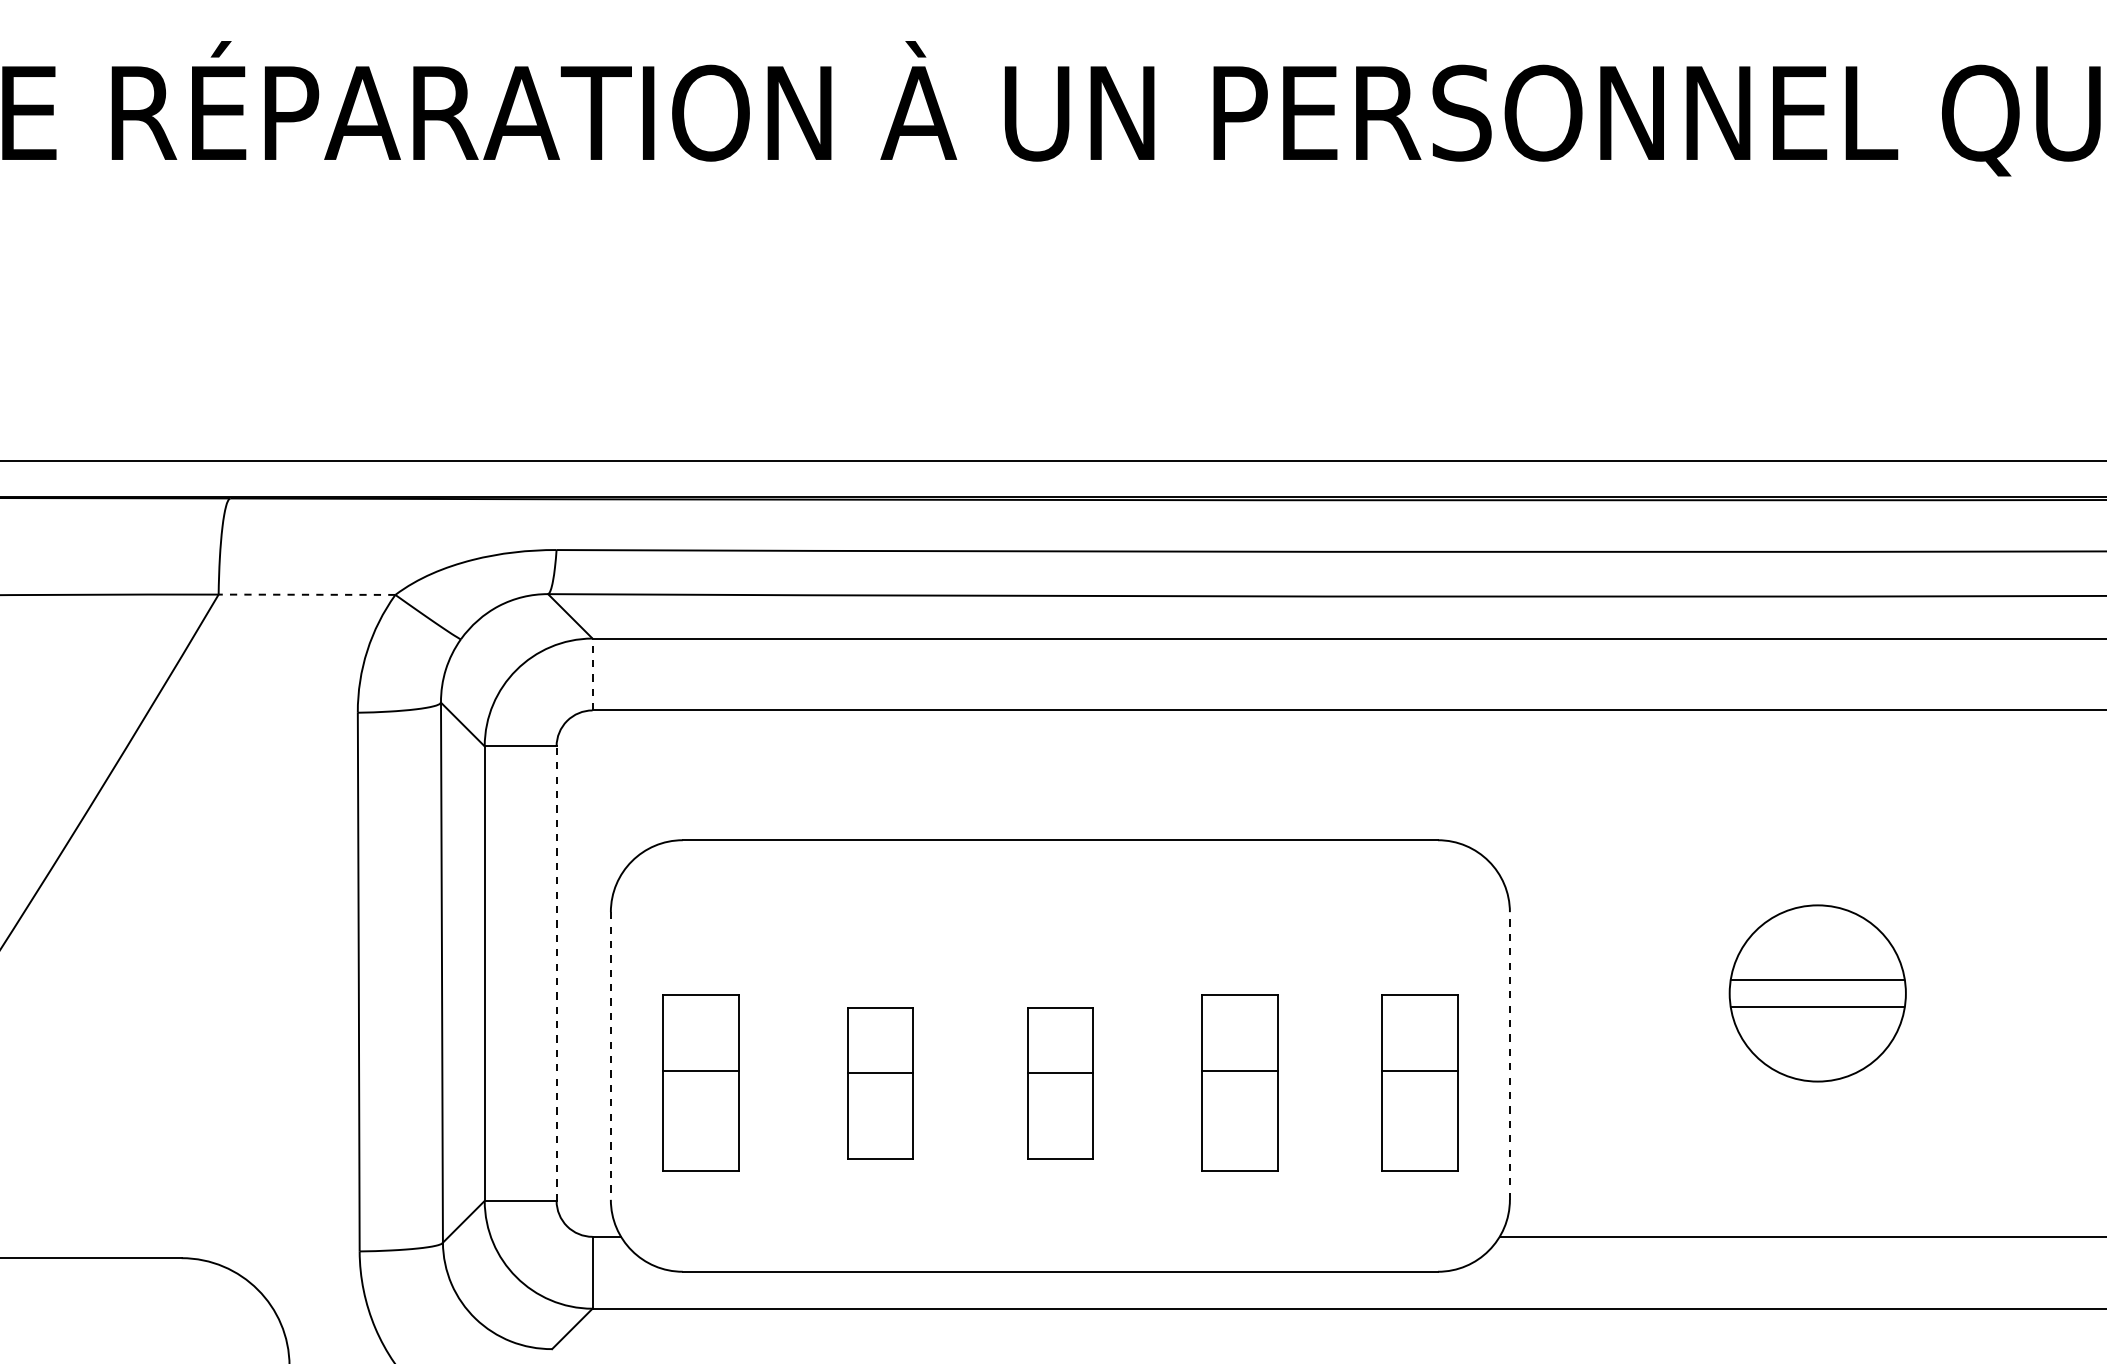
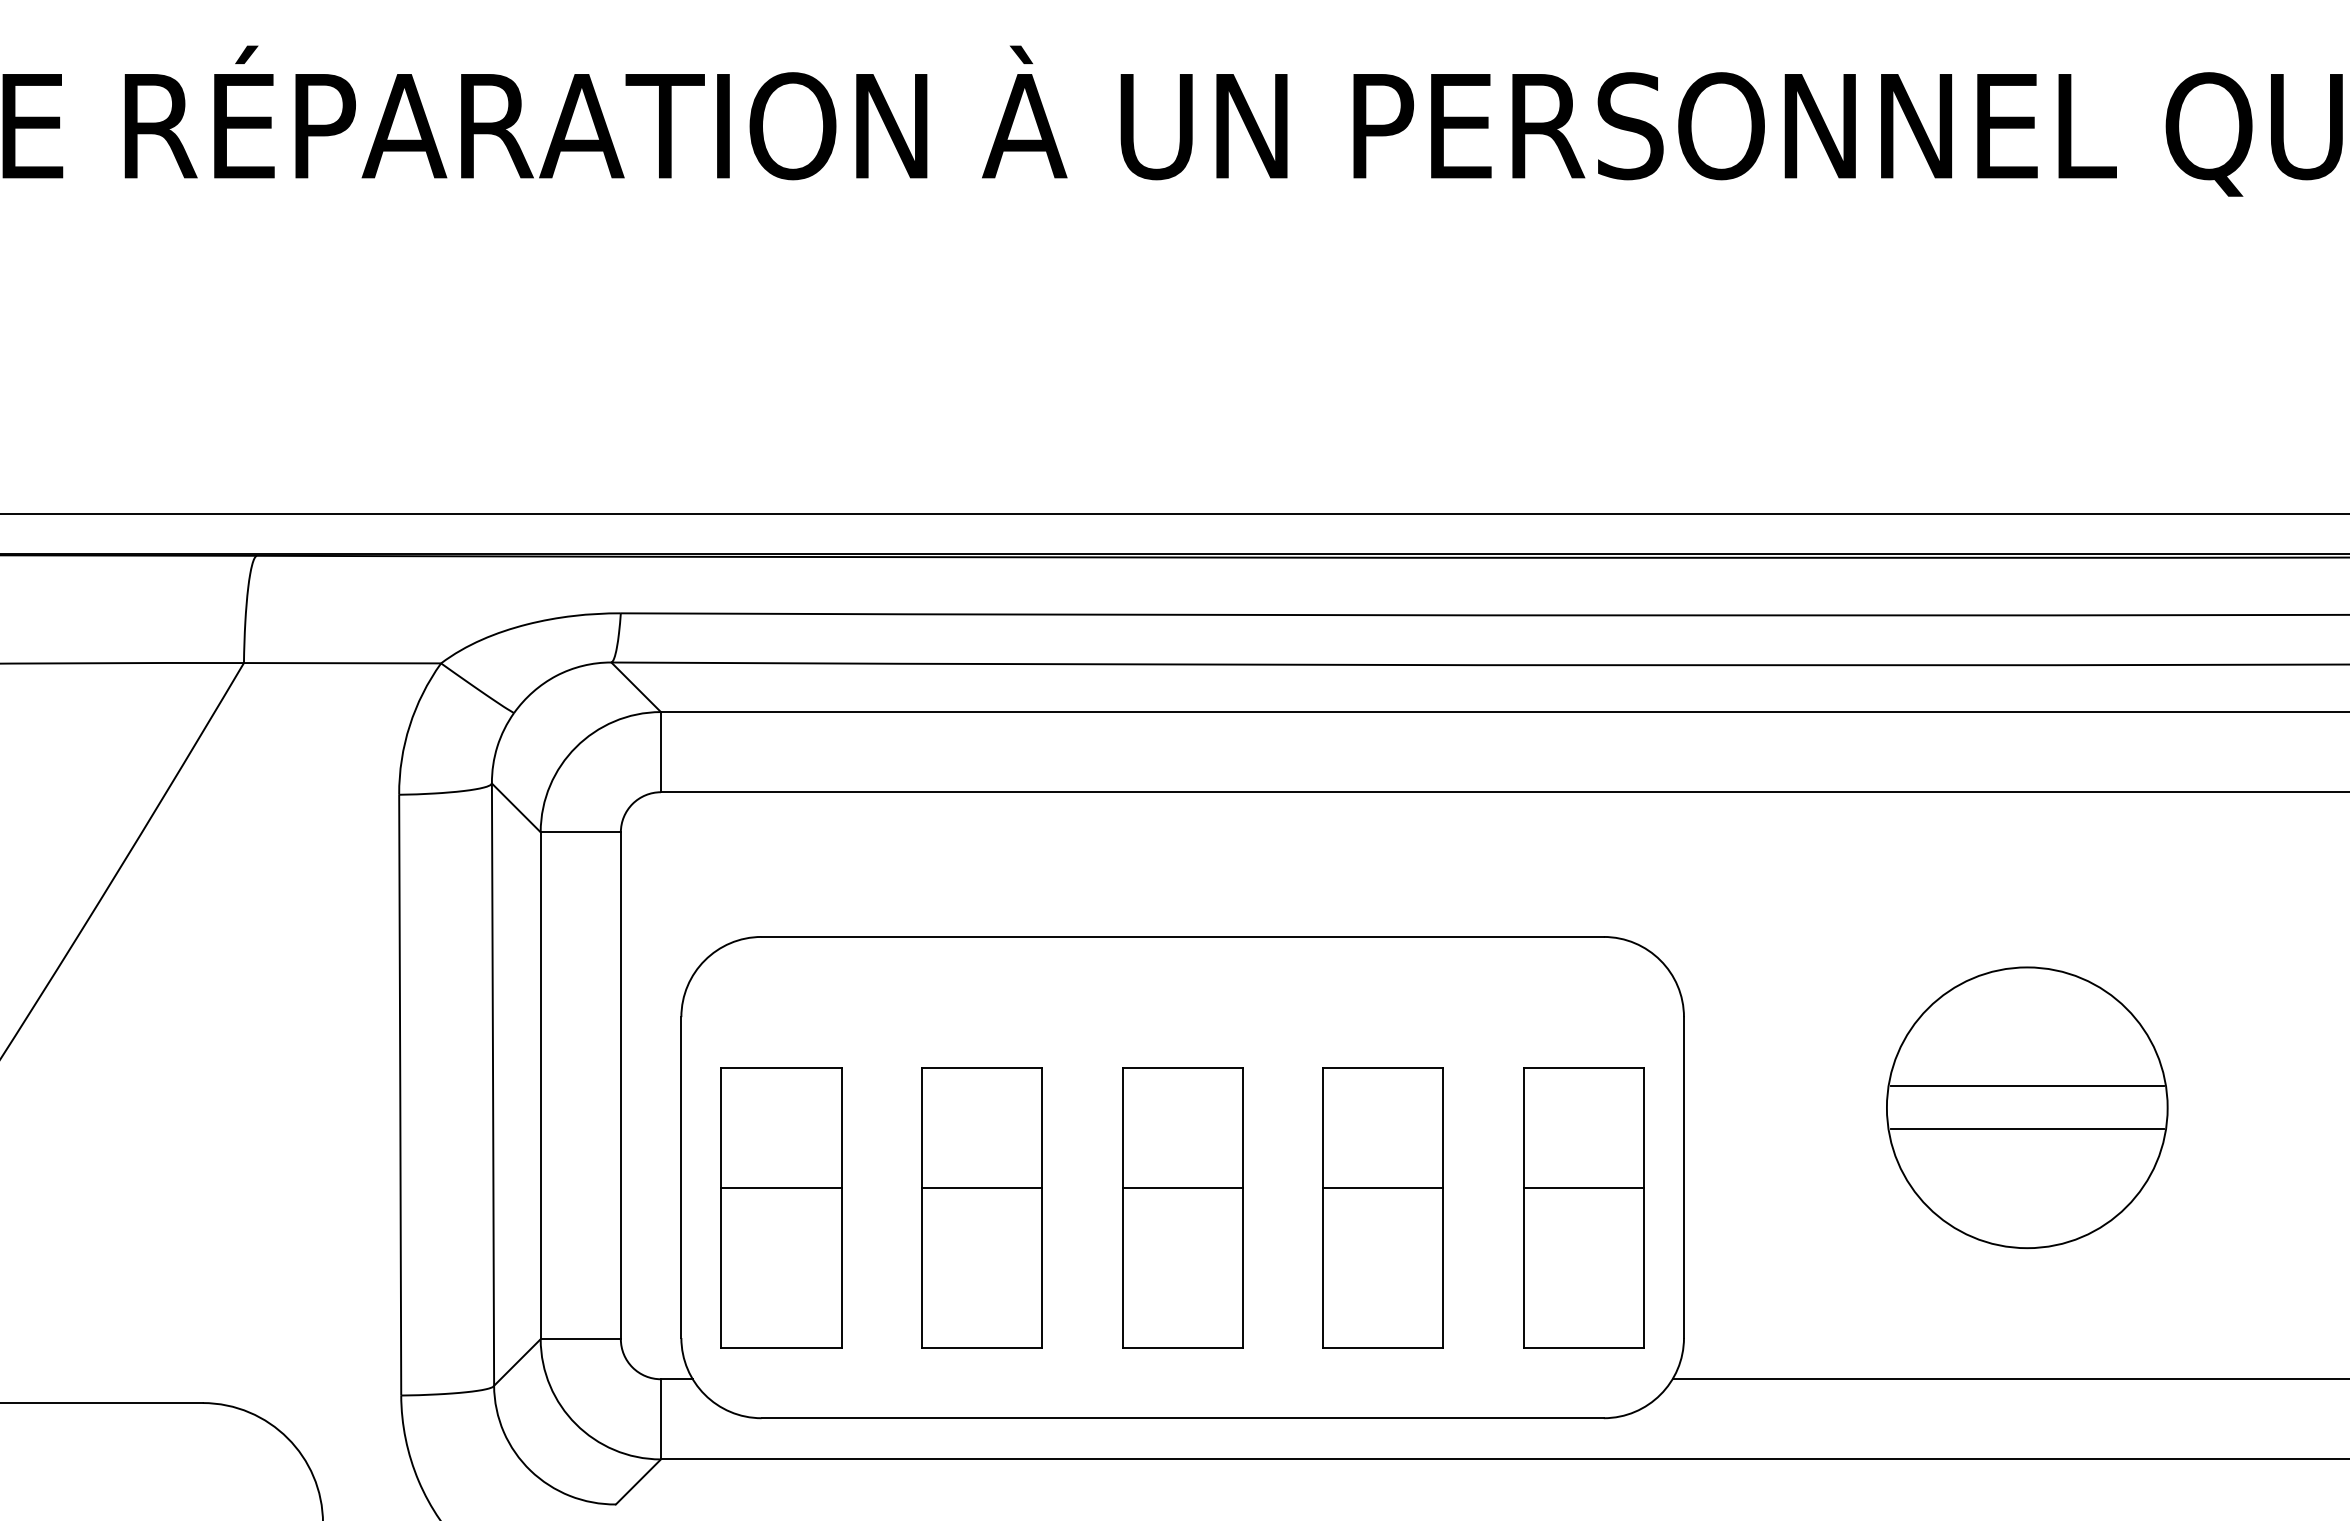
line: (306, 595) -> (342, 663), dashed -> solid
line: (592, 673) -> (660, 751), dashed -> solid
line: (556, 973) -> (620, 1085), dashed -> solid
part: (1817, 993) -> (2027, 1107), size x1.43
line: (1509, 1055) -> (1683, 1177), dashed -> solid
line: (610, 1056) -> (681, 1178), dashed -> solid
part: (700, 1082) -> (781, 1207), size x1.43
part: (879, 1082) -> (981, 1207), size x1.67
part: (1060, 1082) -> (1182, 1207), size x1.67
part: (1239, 1082) -> (1382, 1207), size x1.43
part: (1419, 1082) -> (1583, 1207), size x1.43

